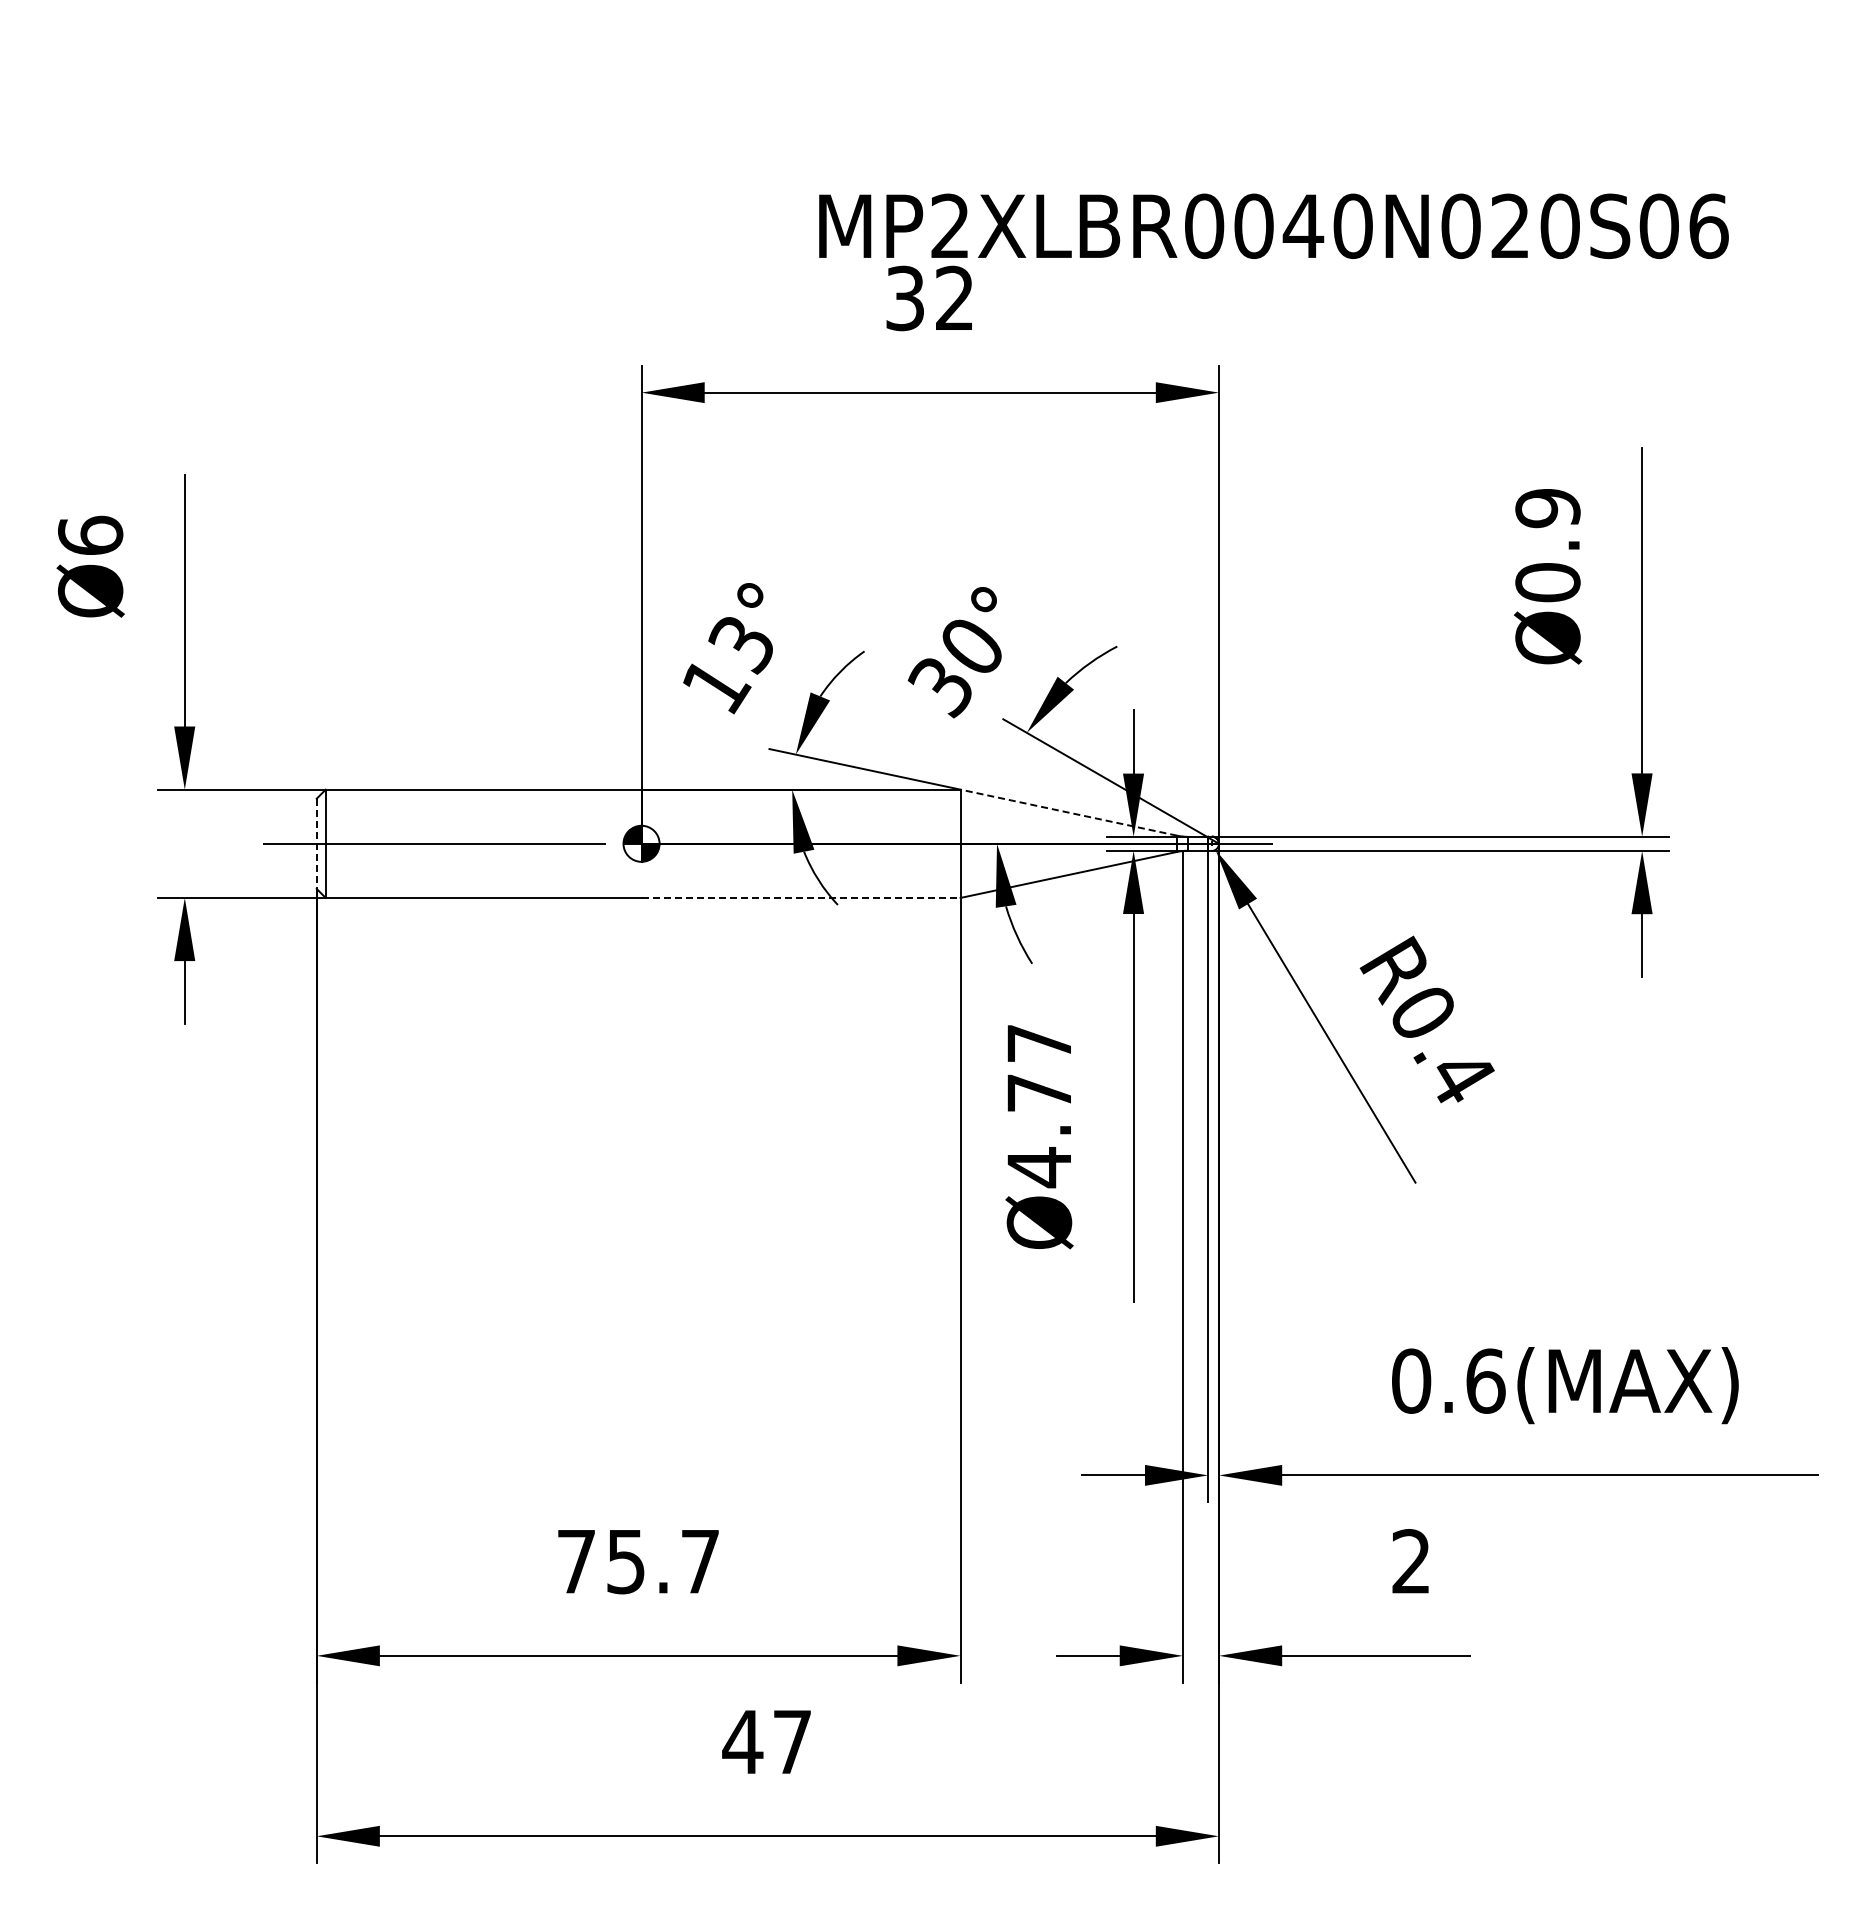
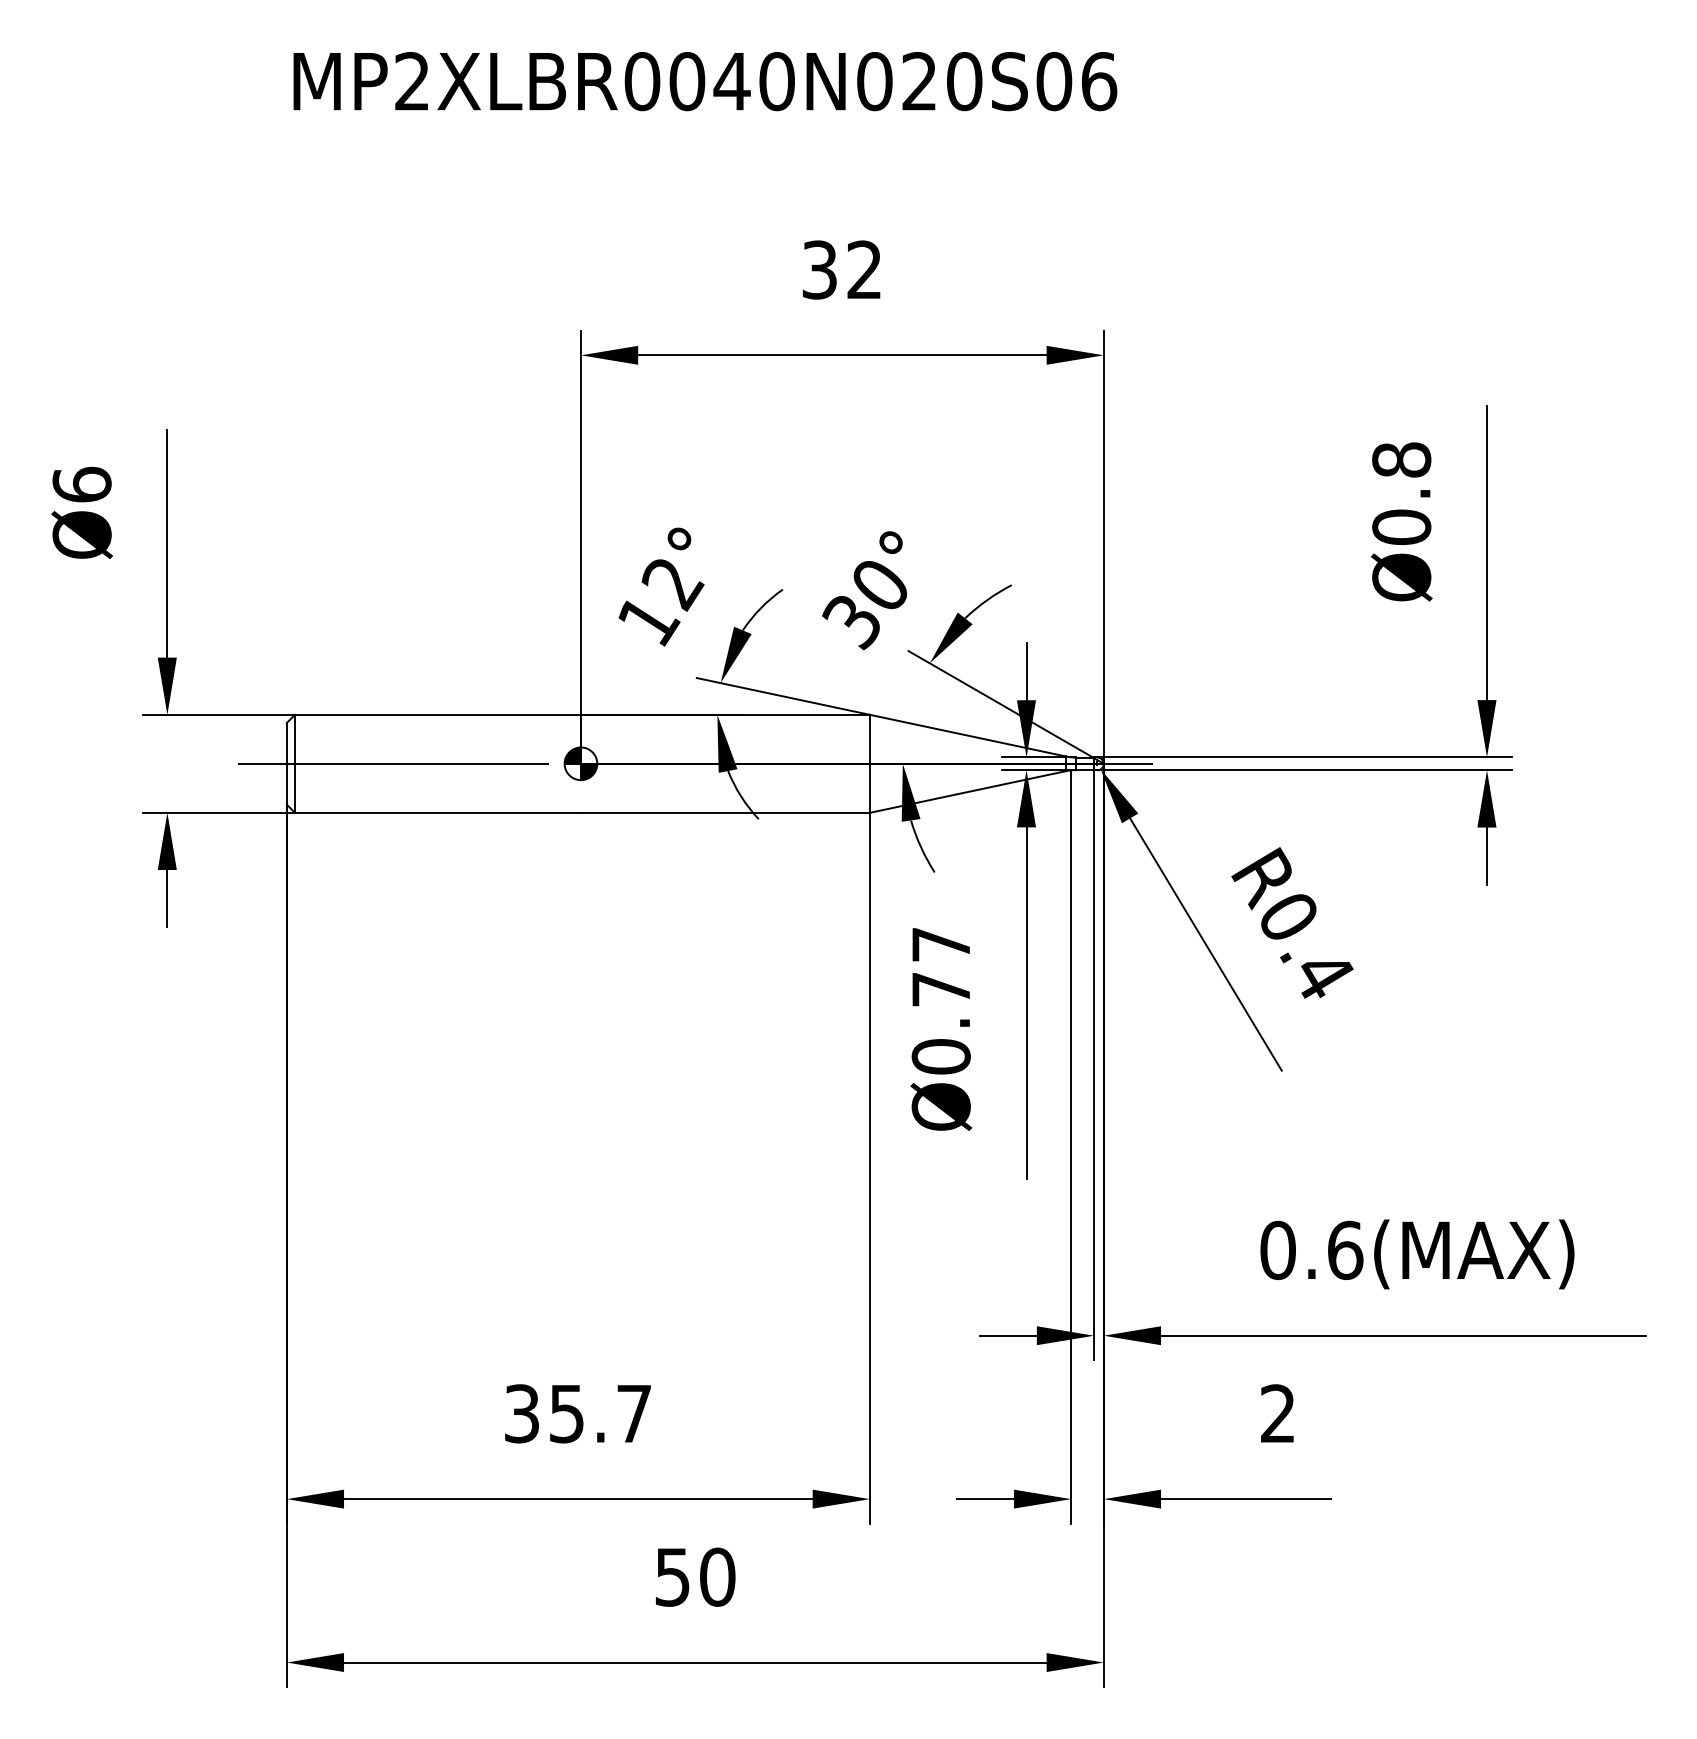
text: (1273, 225) -> (704, 80), moved
text: (1547, 508) -> (1401, 460), Ø0.9 -> Ø0.8
text: (742, 646) -> (672, 585), 13° -> 12°
line: (1068, 812) -> (967, 735), dashed -> solid
line: (316, 844) -> (286, 764), dashed -> solid
line: (801, 897) -> (725, 812), dashed -> solid
text: (1039, 1167) -> (941, 1056), Ø4.77 -> Ø0.77
text: (576, 1561) -> (522, 1413), 75.7 -> 35.7
text: (767, 1741) -> (695, 1576), 47 -> 50

